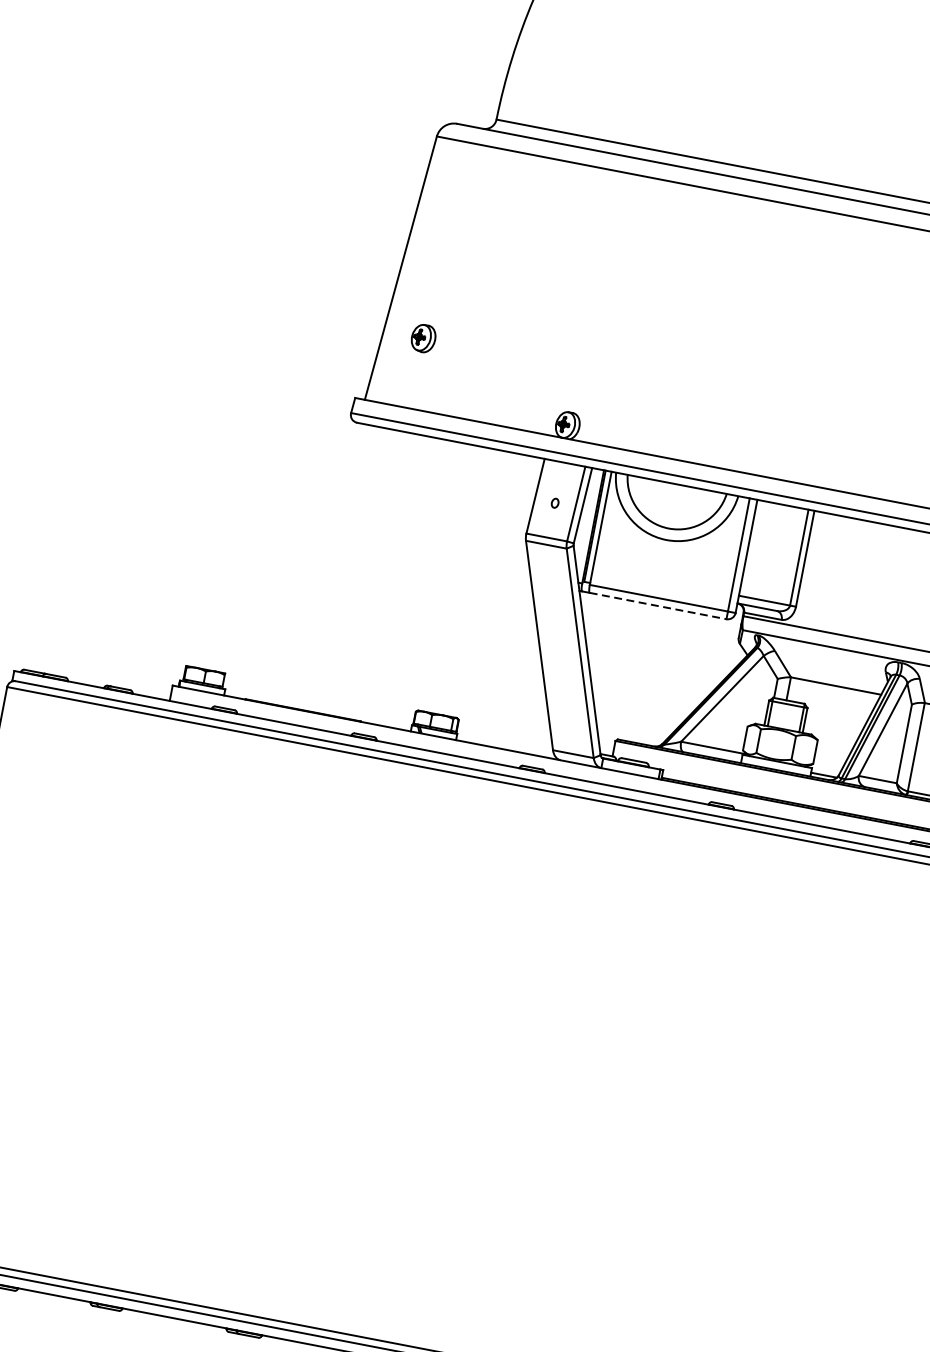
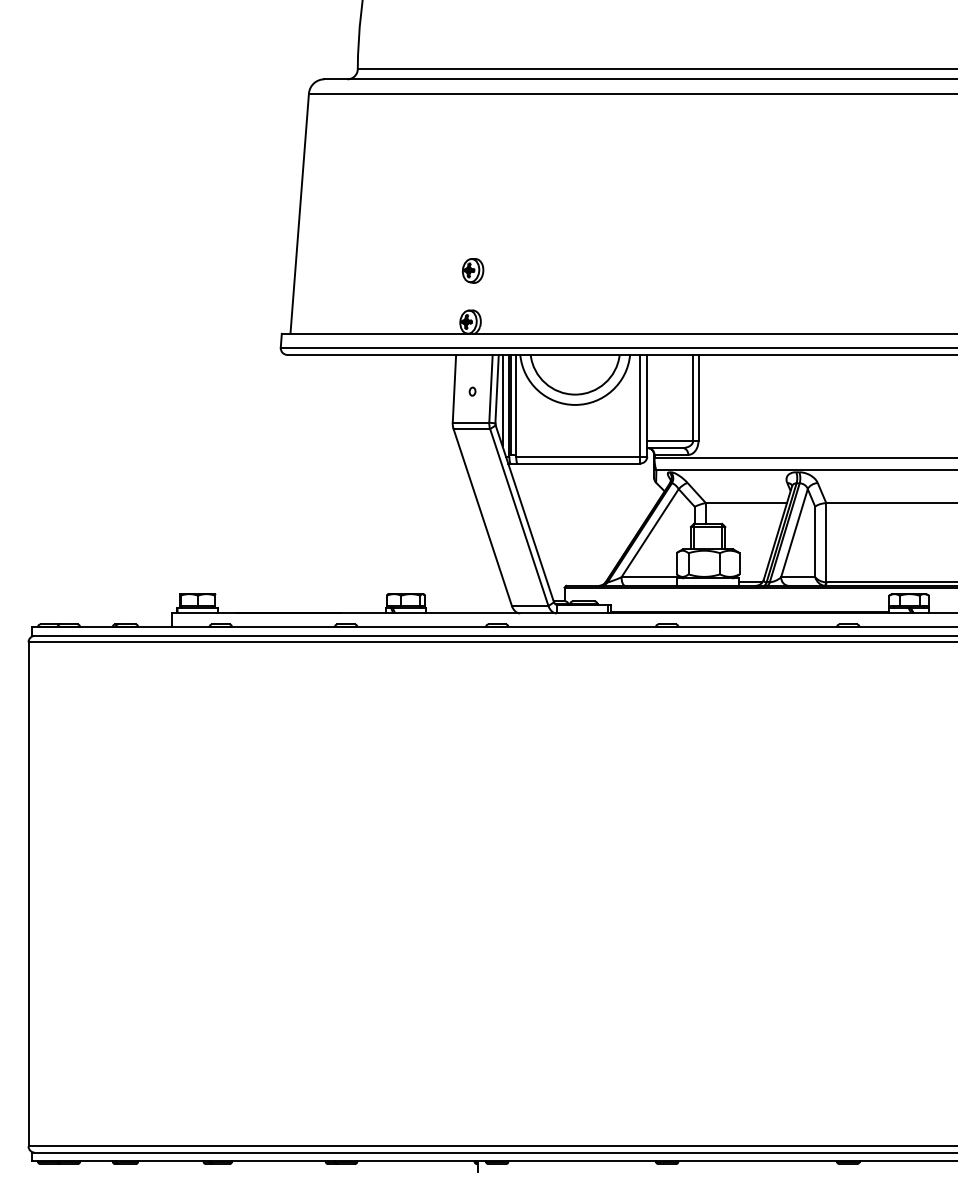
part: (424, 338) -> (473, 270), moved
line: (586, 519) -> (502, 400), added
line: (658, 606) -> (579, 463), dashed -> solid

